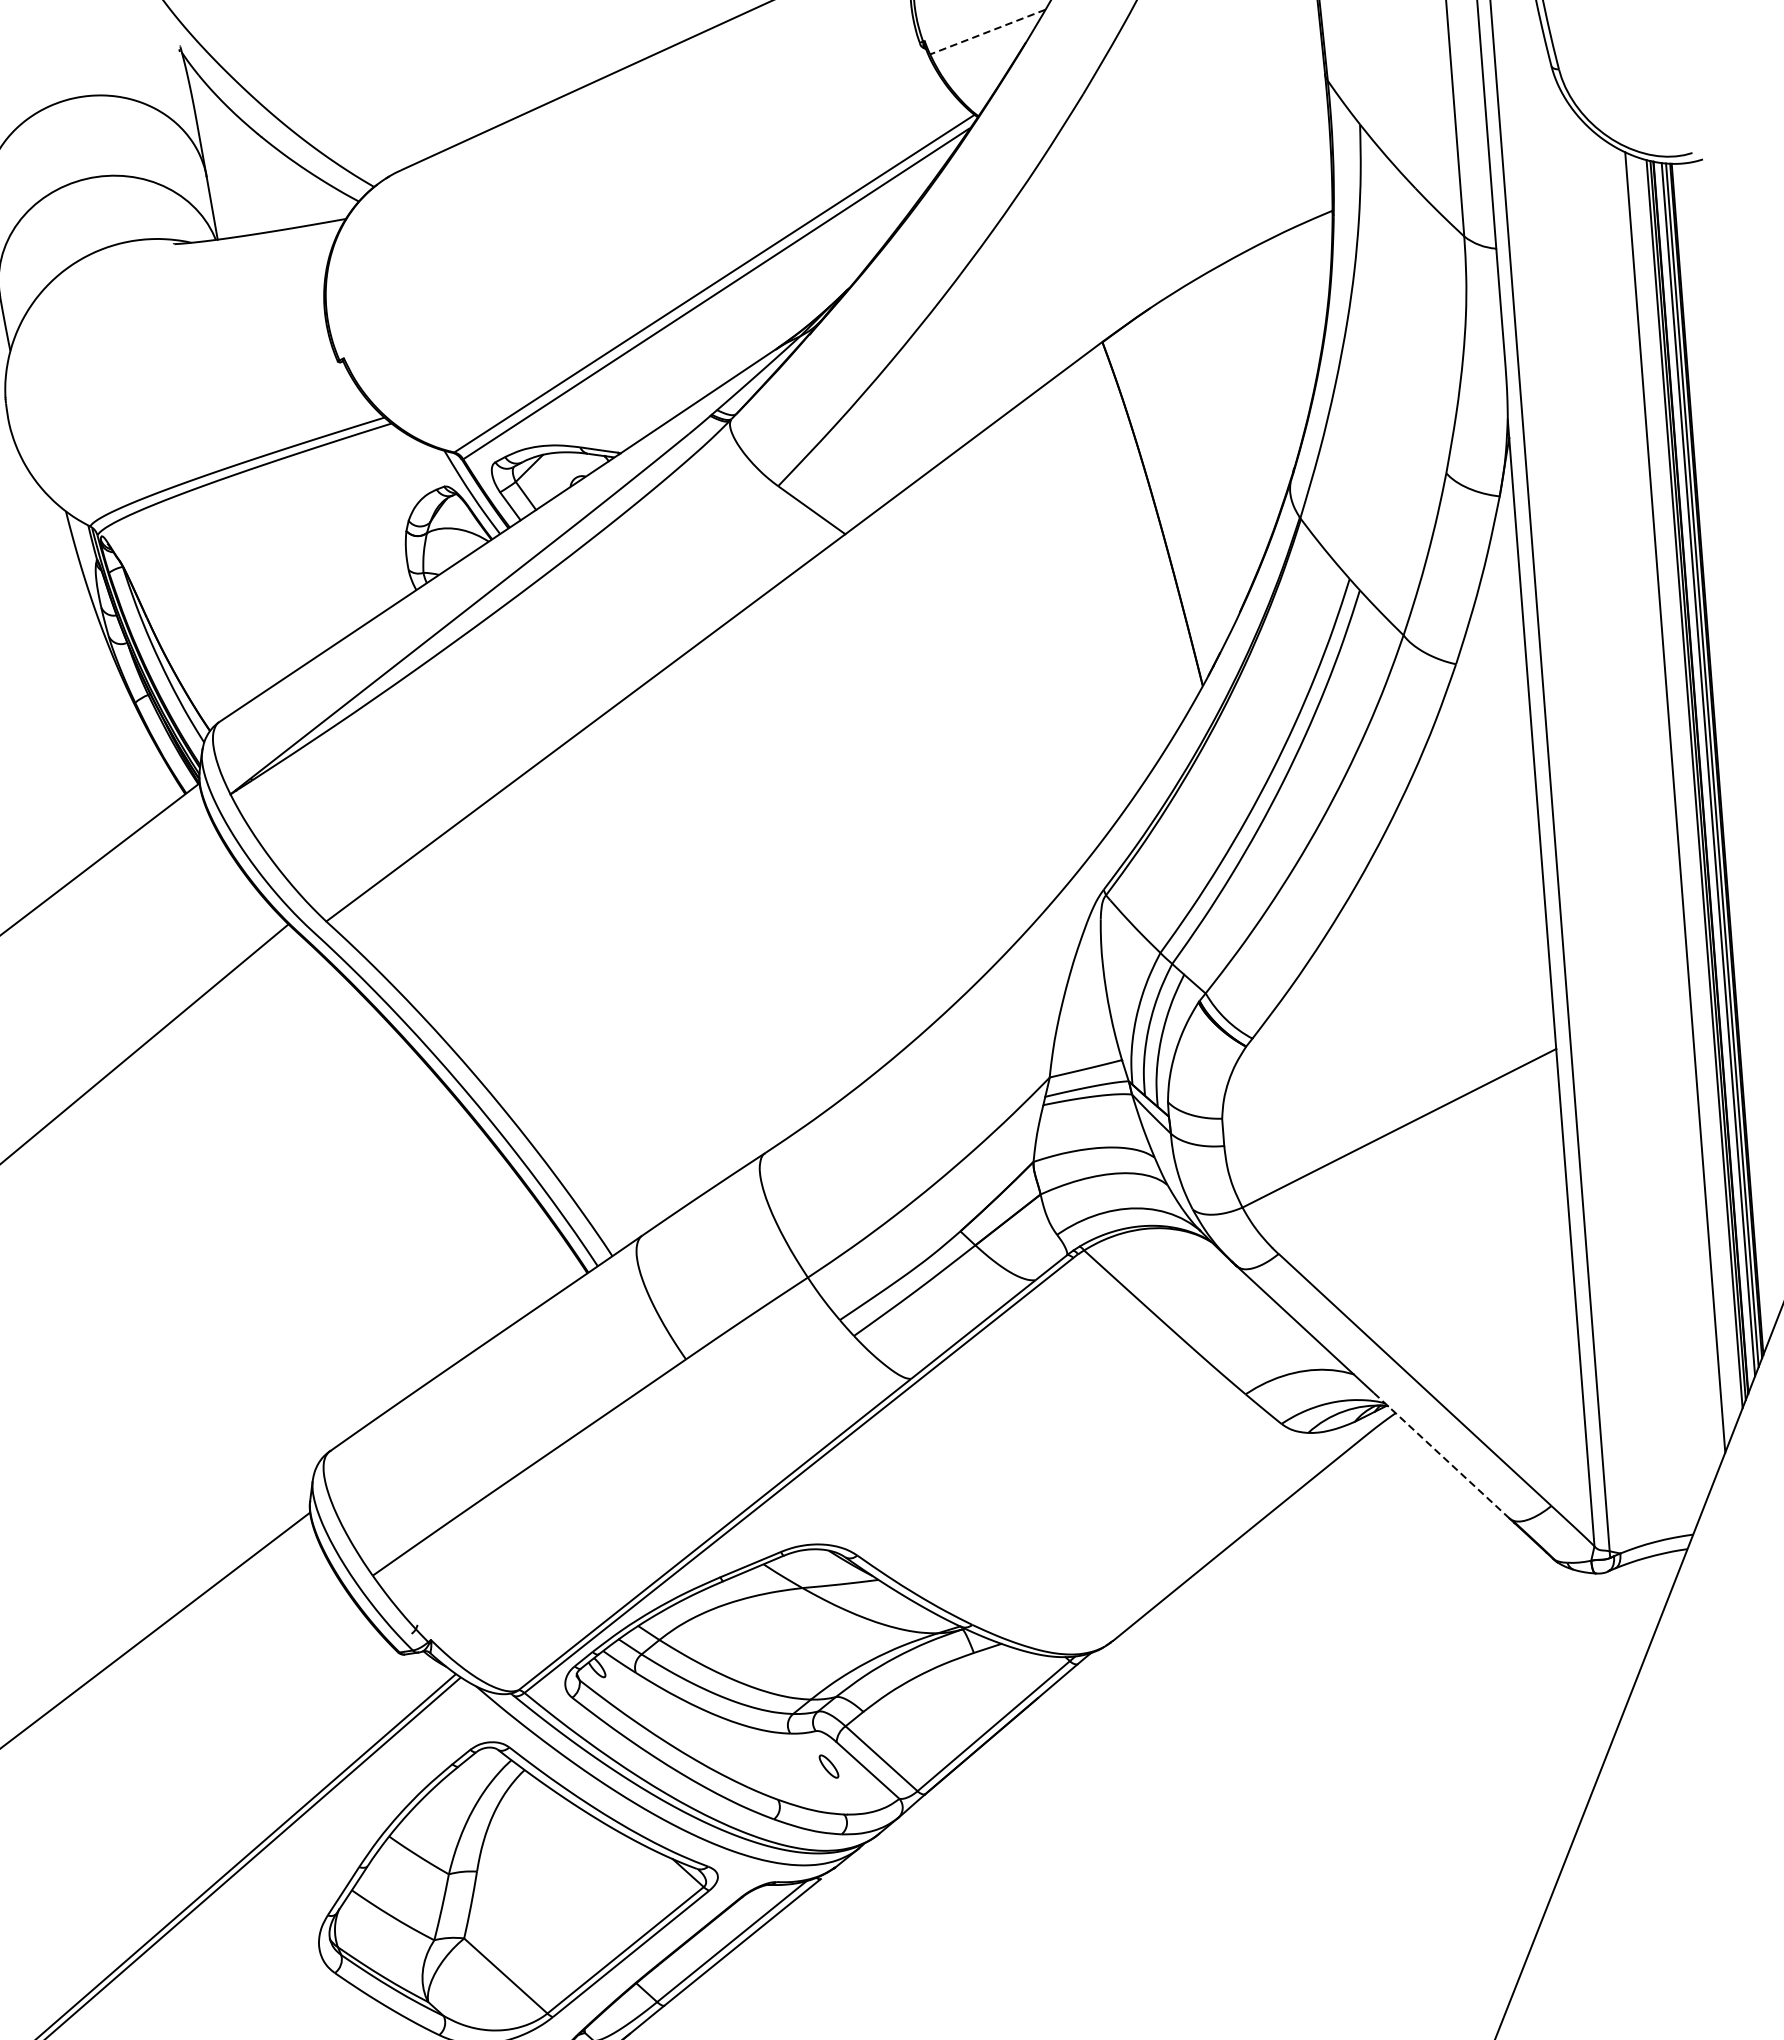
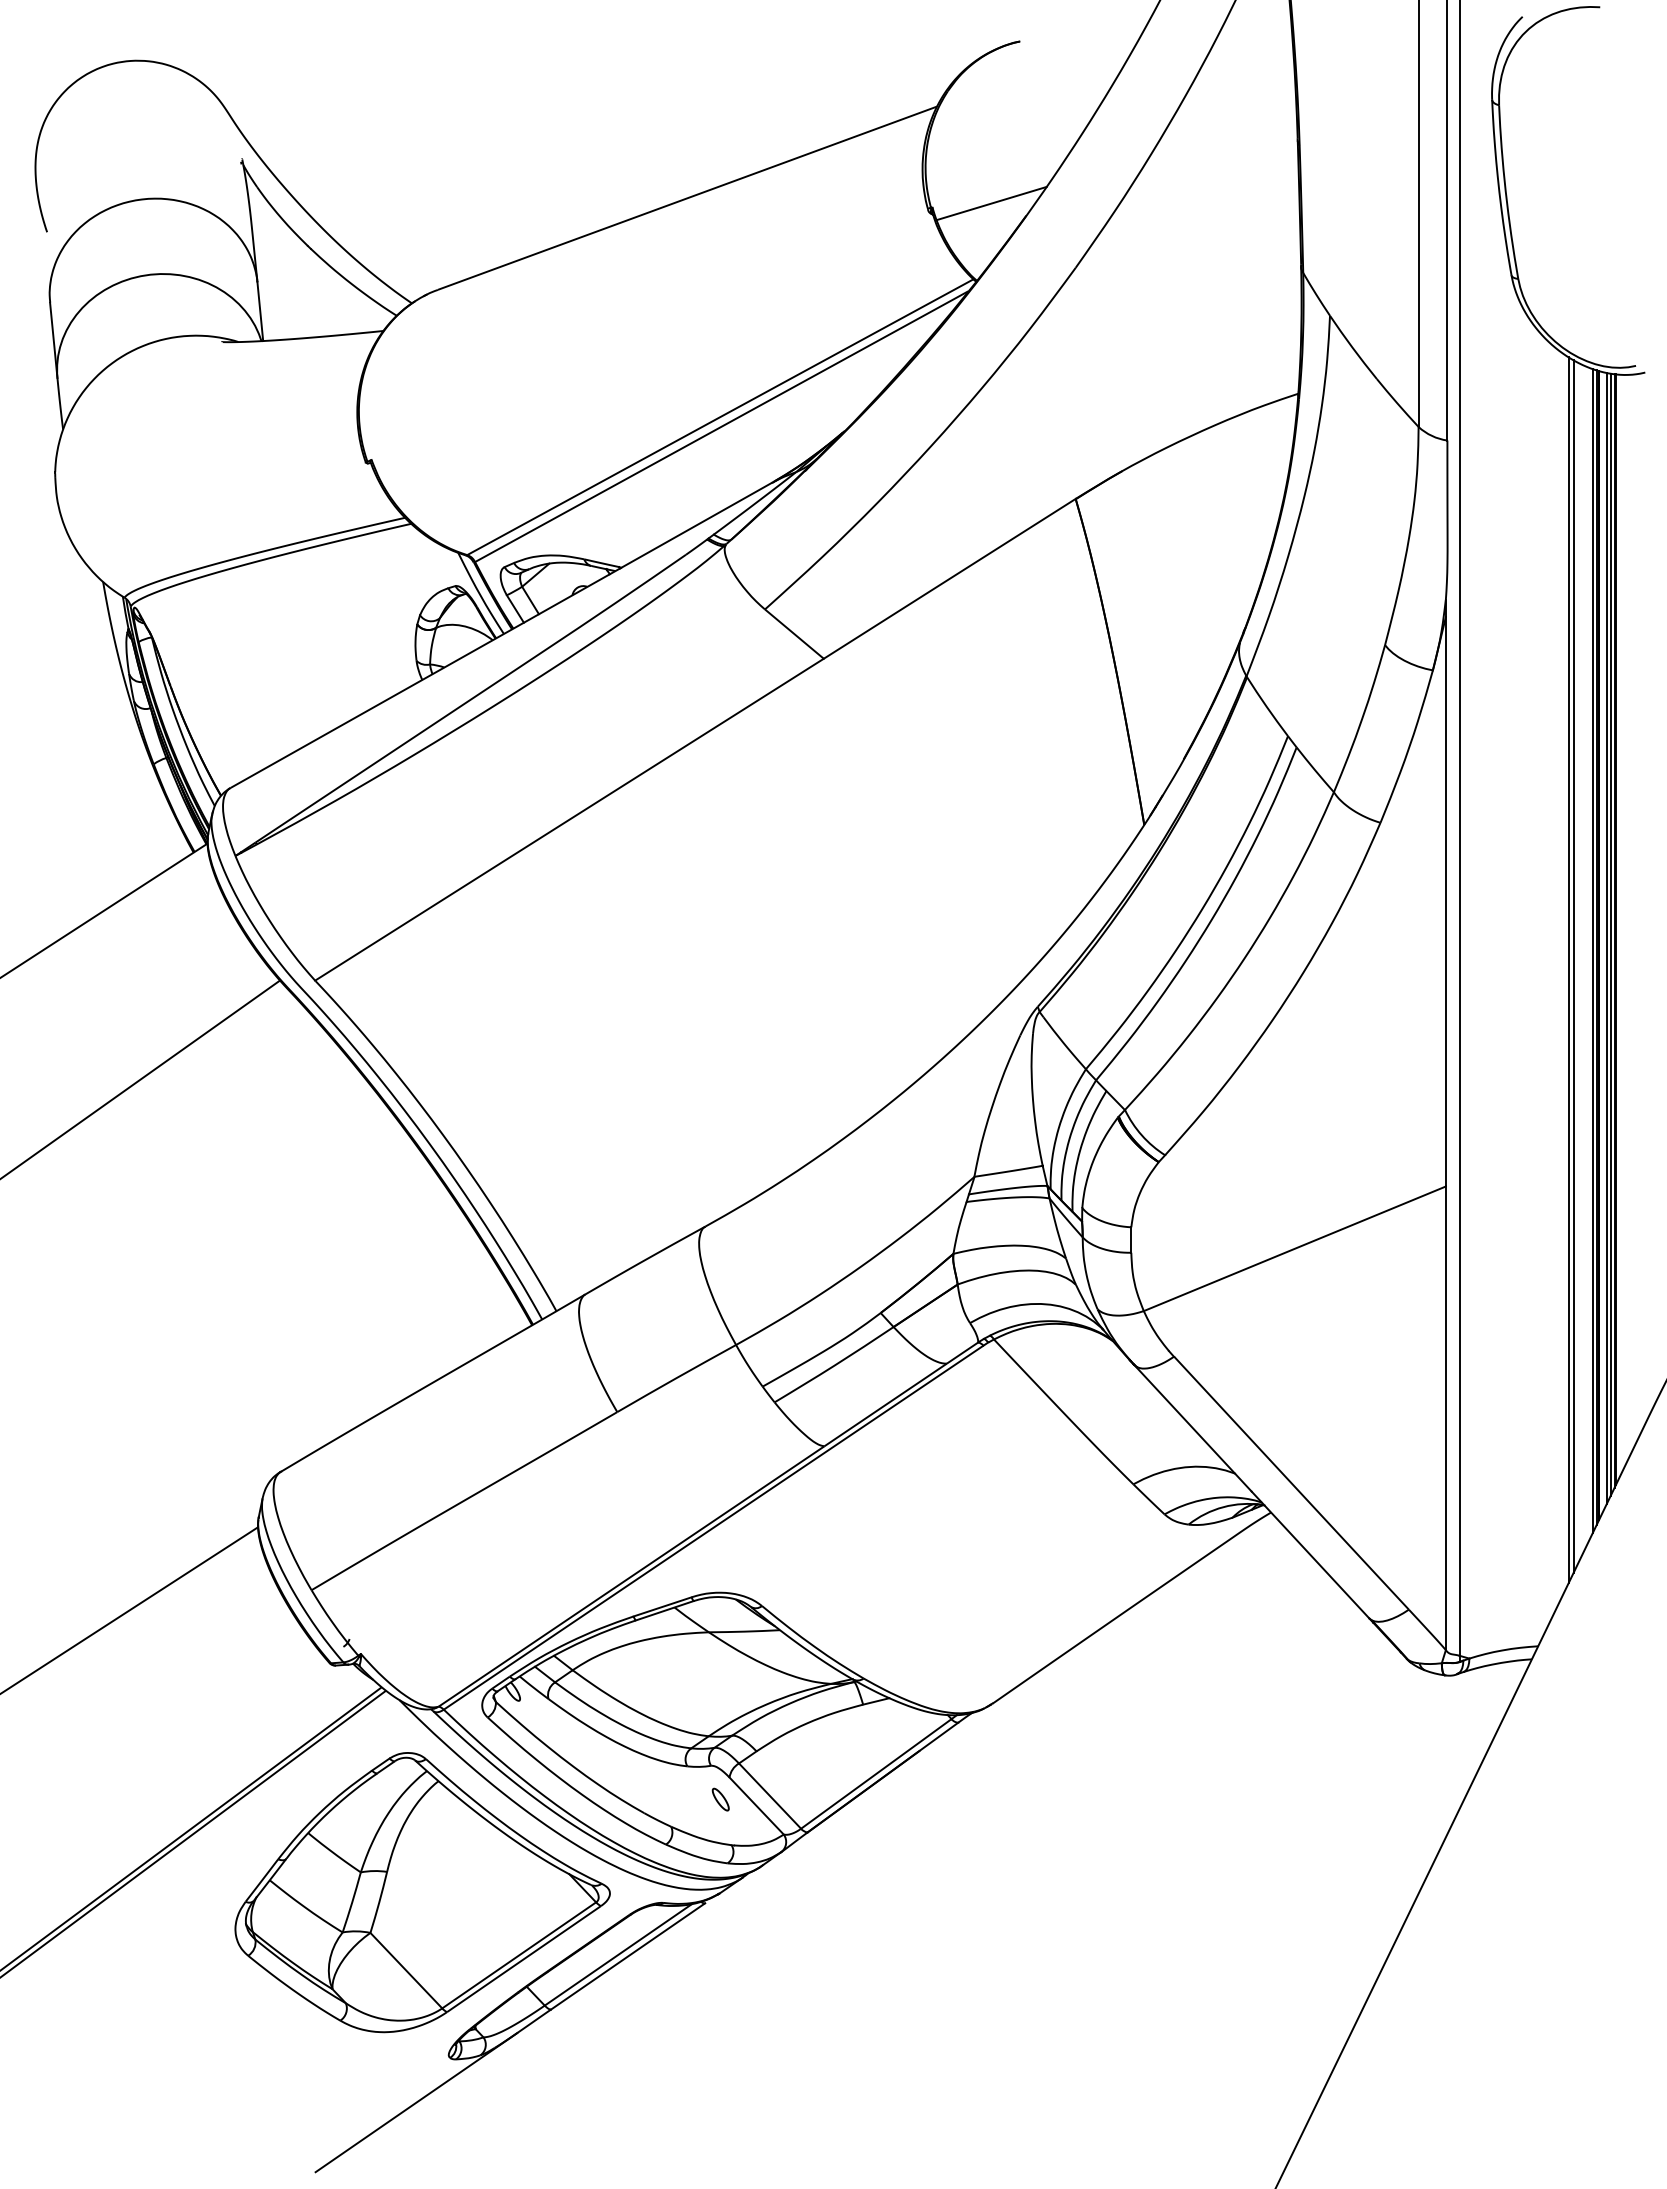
line: (987, 32) -> (991, 203), dashed -> solid
line: (1669, 807) -> (1568, 970), added
line: (1441, 1454) -> (1310, 1554), dashed -> solid

